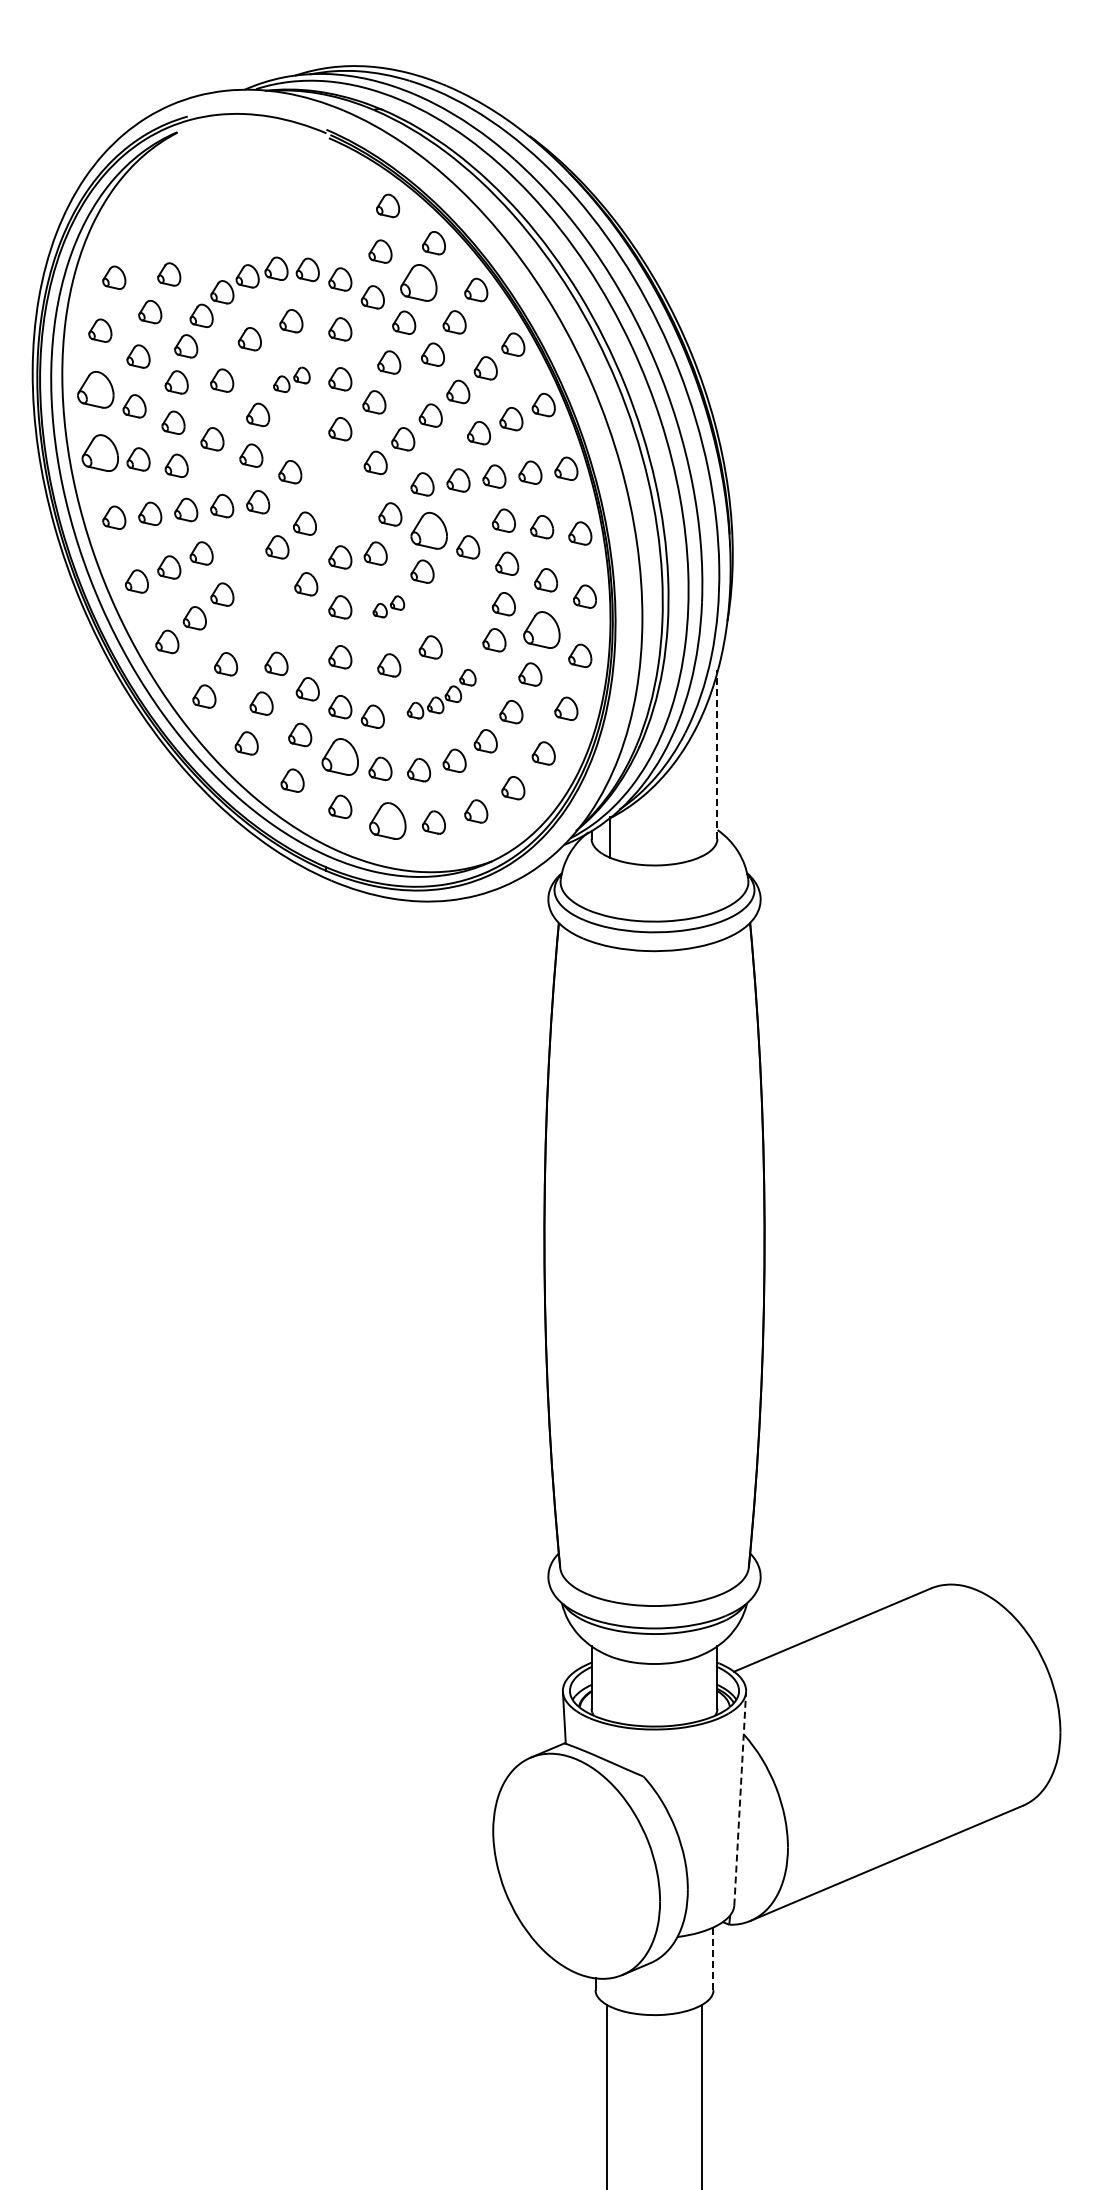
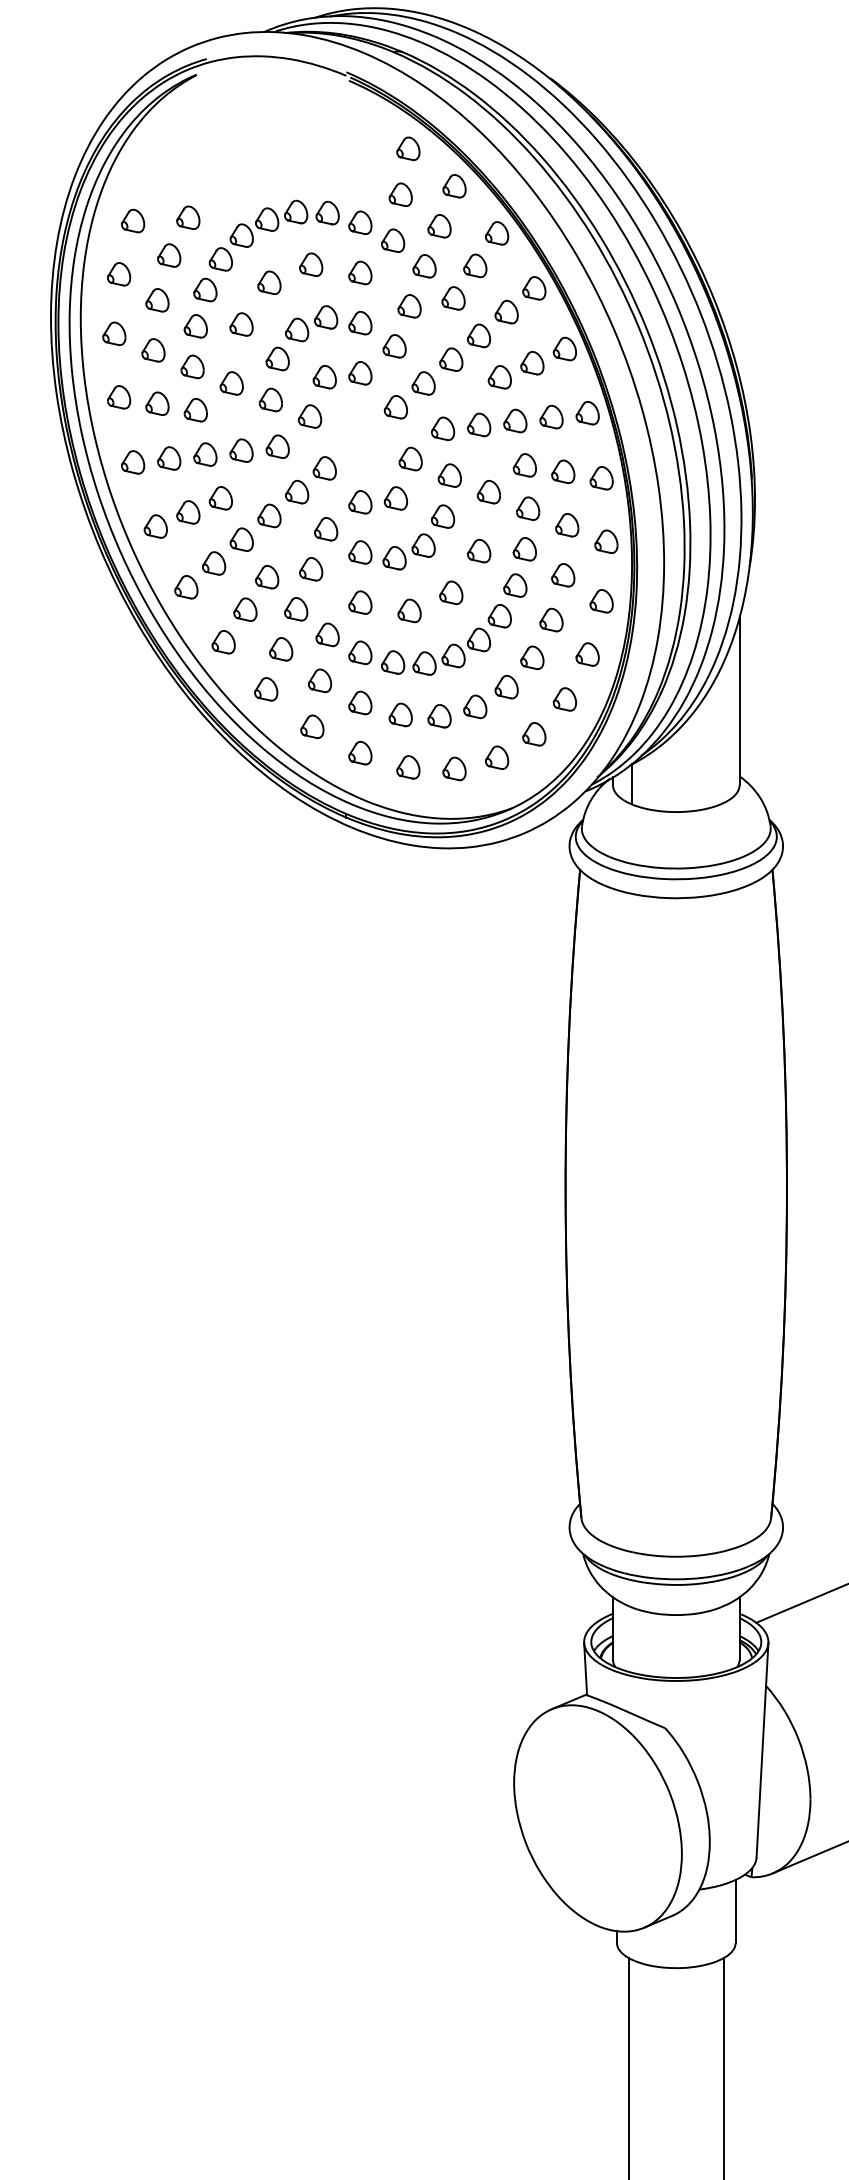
part: (419, 282) -> (439, 225), size x0.62
part: (291, 379) -> (311, 323), size x1.43
part: (95, 389) -> (114, 333), size x0.62
part: (304, 432) -> (324, 376), added
part: (100, 452) -> (119, 396), size x0.62
part: (429, 530) -> (450, 475), size x0.62
part: (249, 570) -> (269, 515), added
part: (458, 605) -> (479, 550), added
part: (388, 606) -> (408, 551), size x1.67
part: (291, 623) -> (311, 568), added
part: (542, 629) -> (563, 574), size x0.62
part: (247, 631) -> (267, 576), added
part: (441, 693) -> (462, 639), size x1.43
line: (717, 754) -> (739, 700), dashed -> solid
part: (340, 756) -> (360, 702), size x0.62
part: (388, 820) -> (408, 766), size x0.62
line: (740, 1798) -> (762, 1750), dashed -> solid
line: (713, 1958) -> (735, 1911), dashed -> solid

